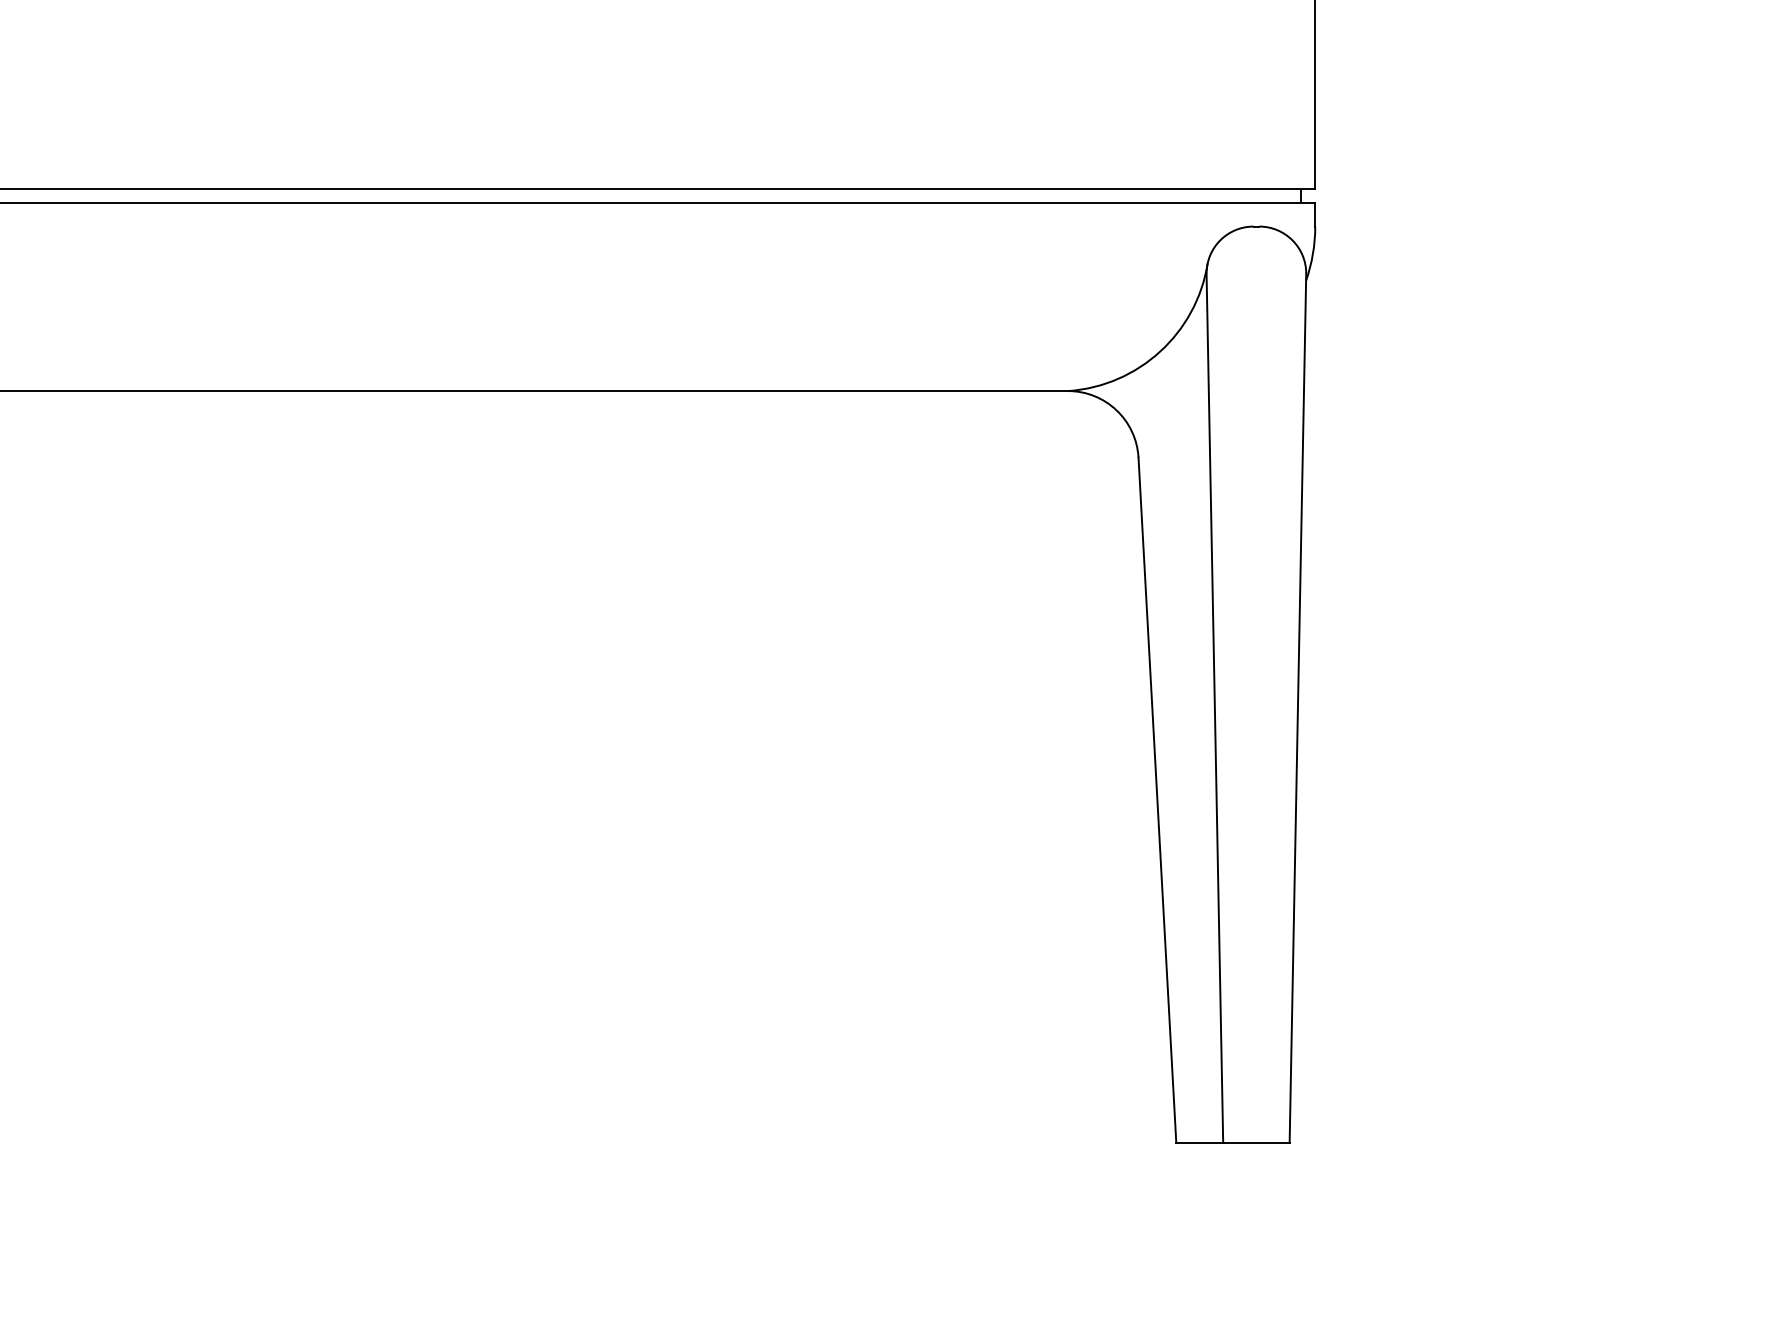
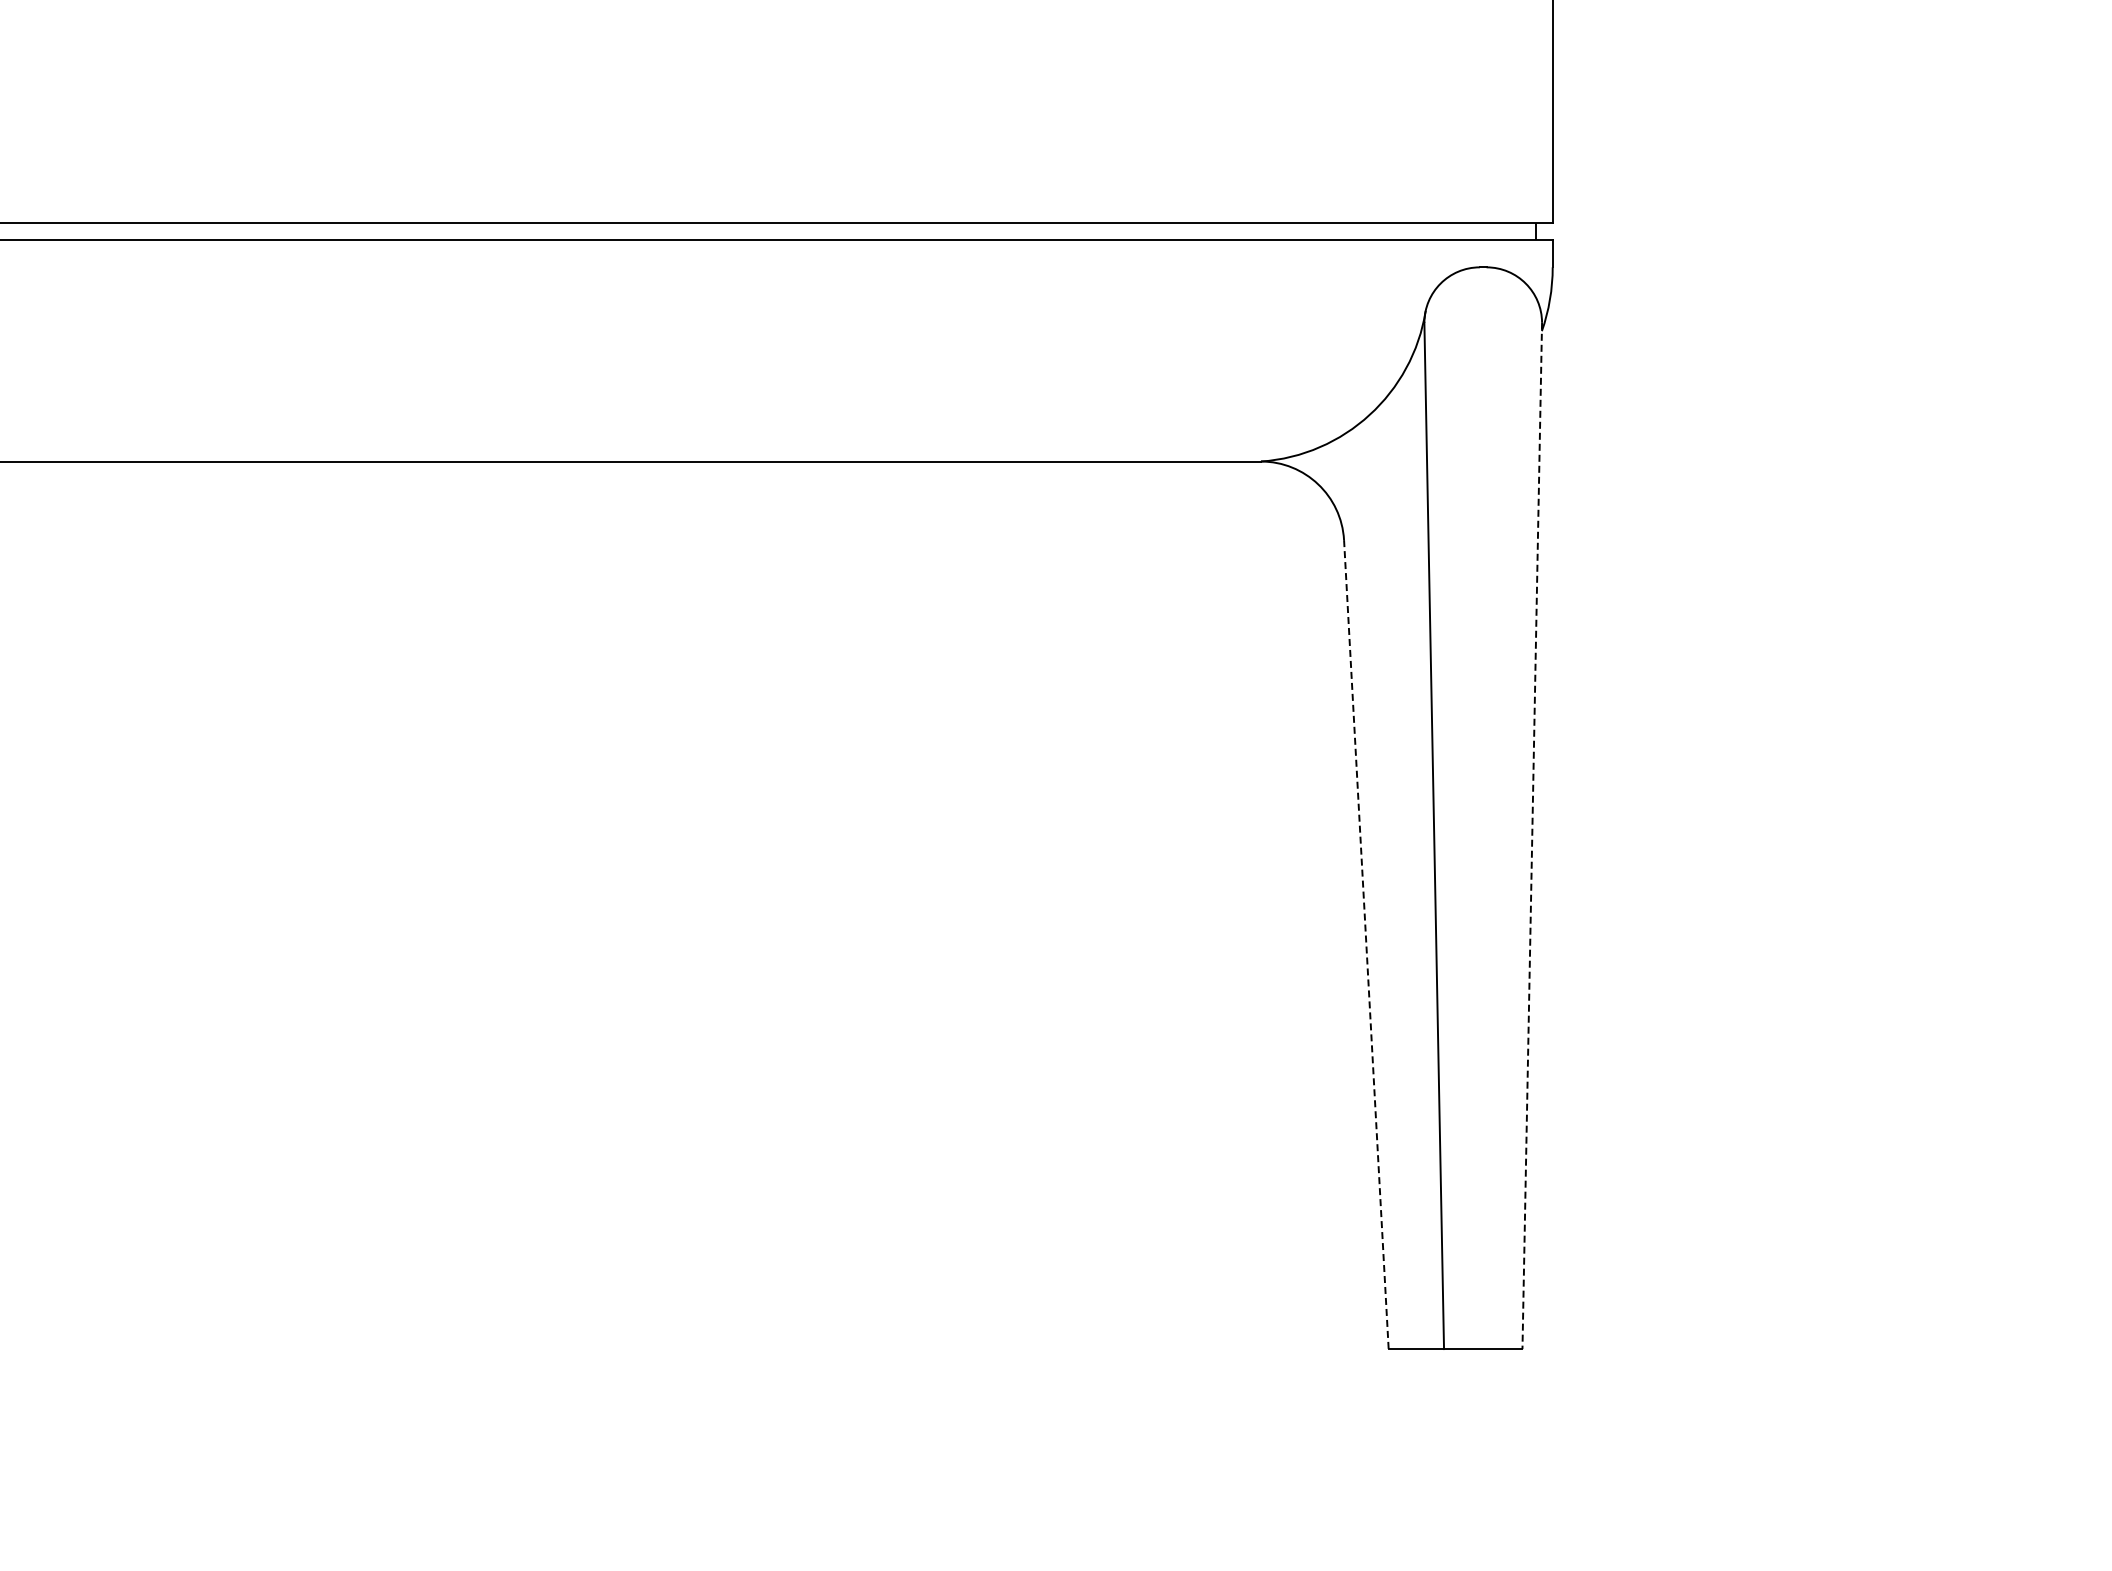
line: (1298, 708) -> (1532, 836), solid -> dashed
line: (1157, 801) -> (1366, 945), solid -> dashed

